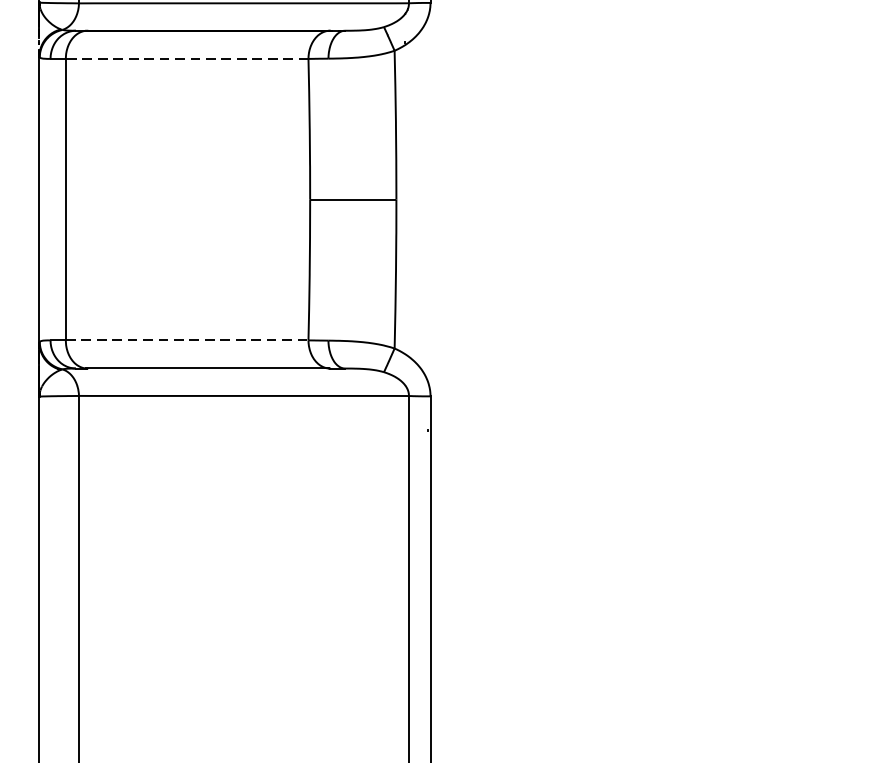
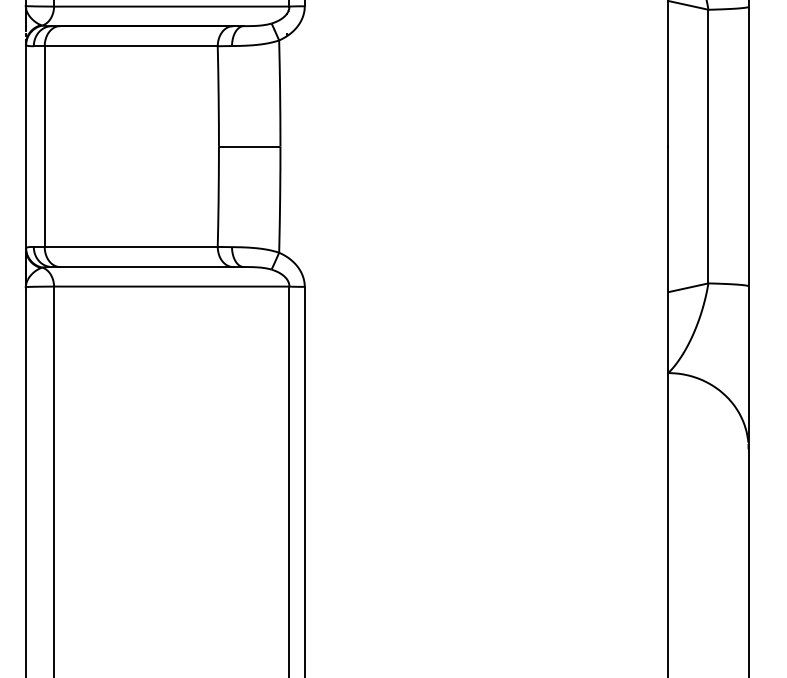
line: (187, 59) -> (131, 46), dashed -> solid
line: (187, 339) -> (131, 246), dashed -> solid

